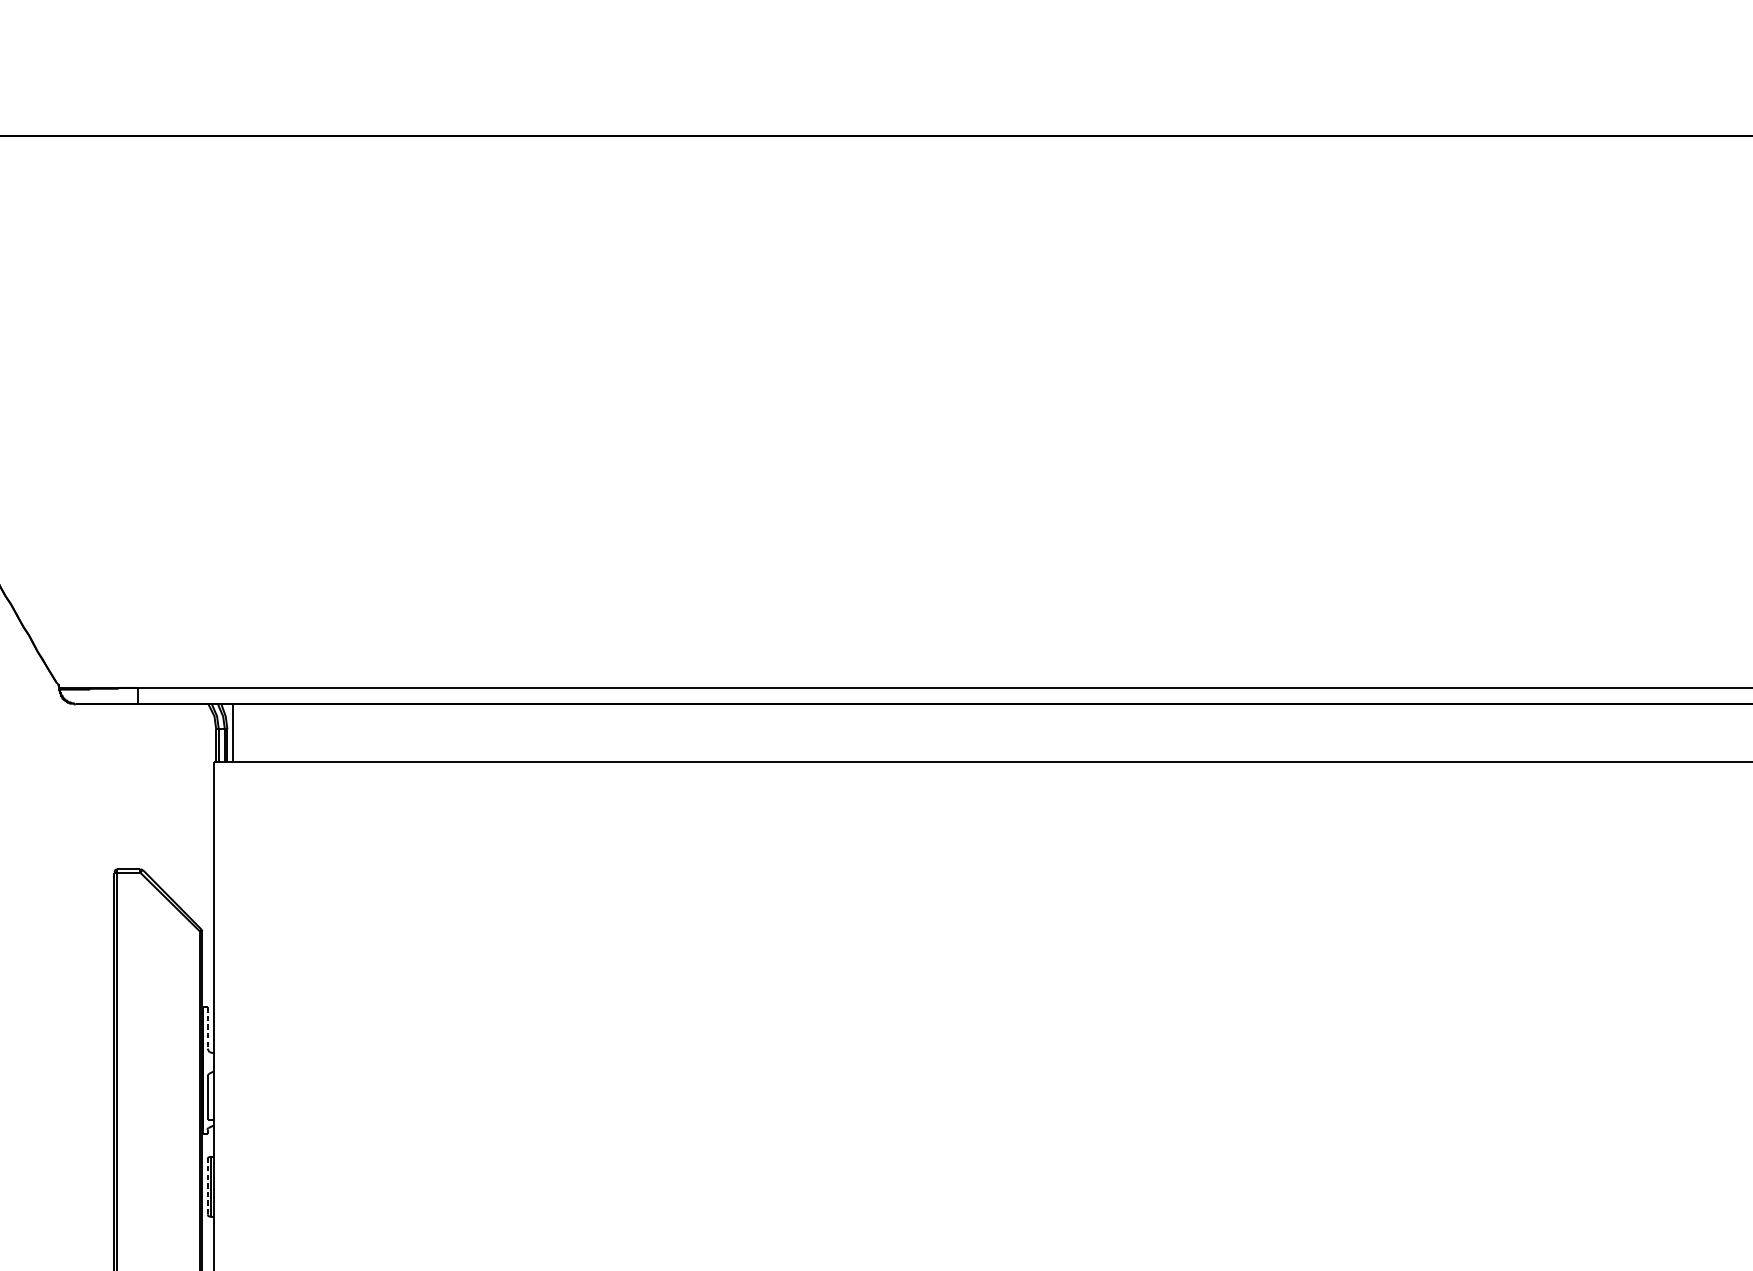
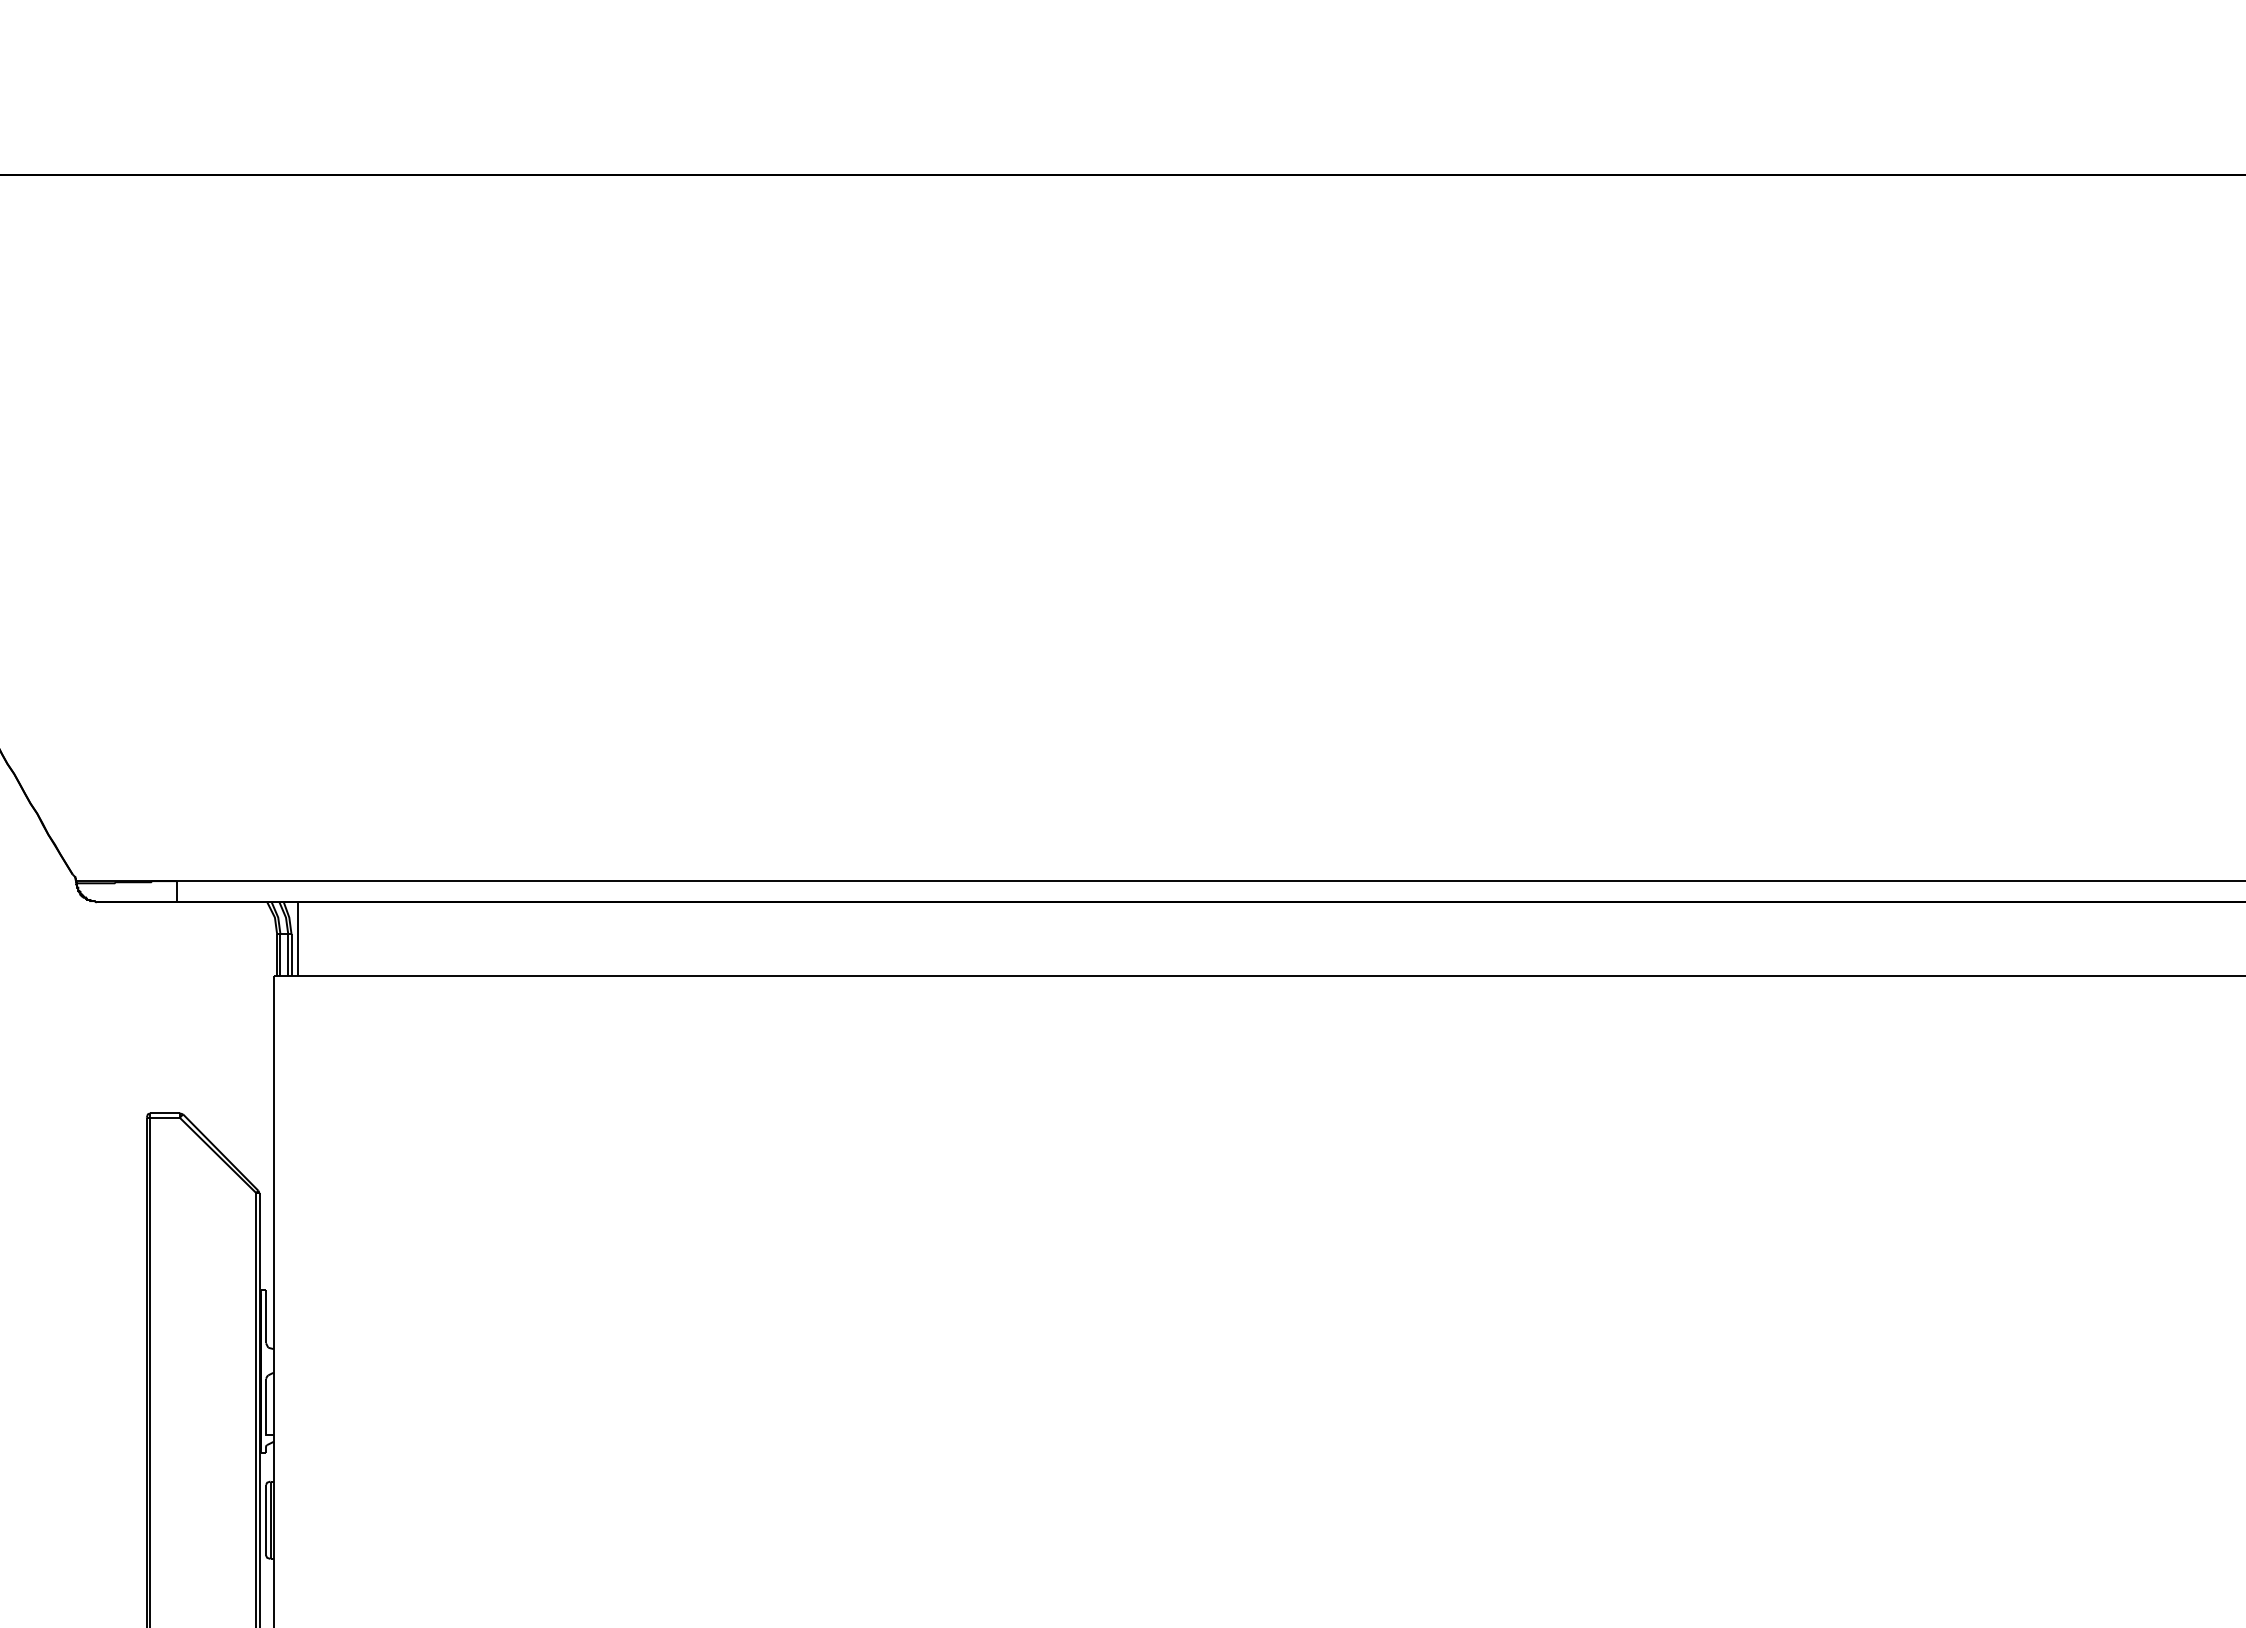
line: (207, 1027) -> (266, 1316), dashed -> solid
line: (207, 1186) -> (266, 1519), dashed -> solid

